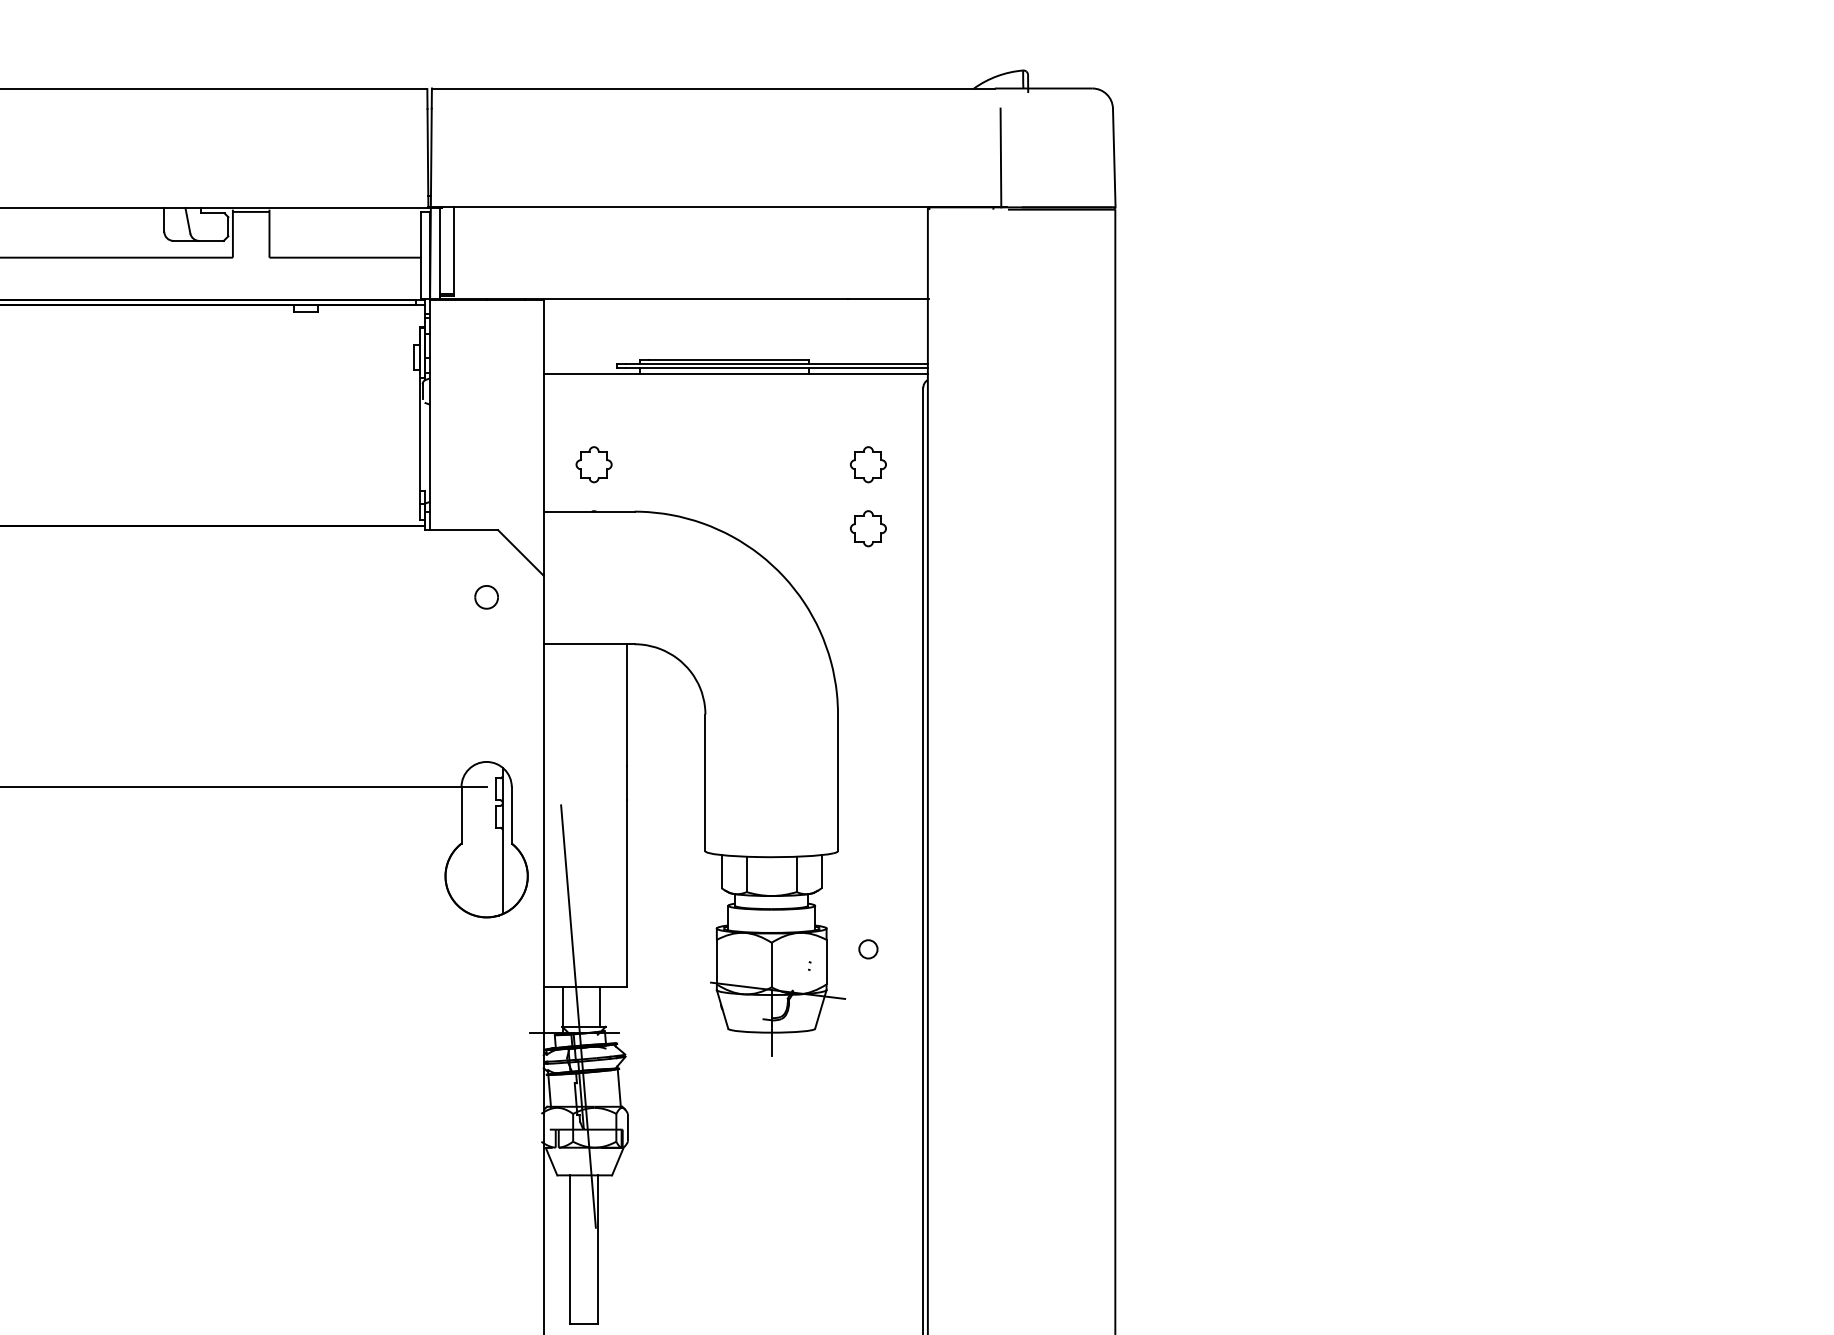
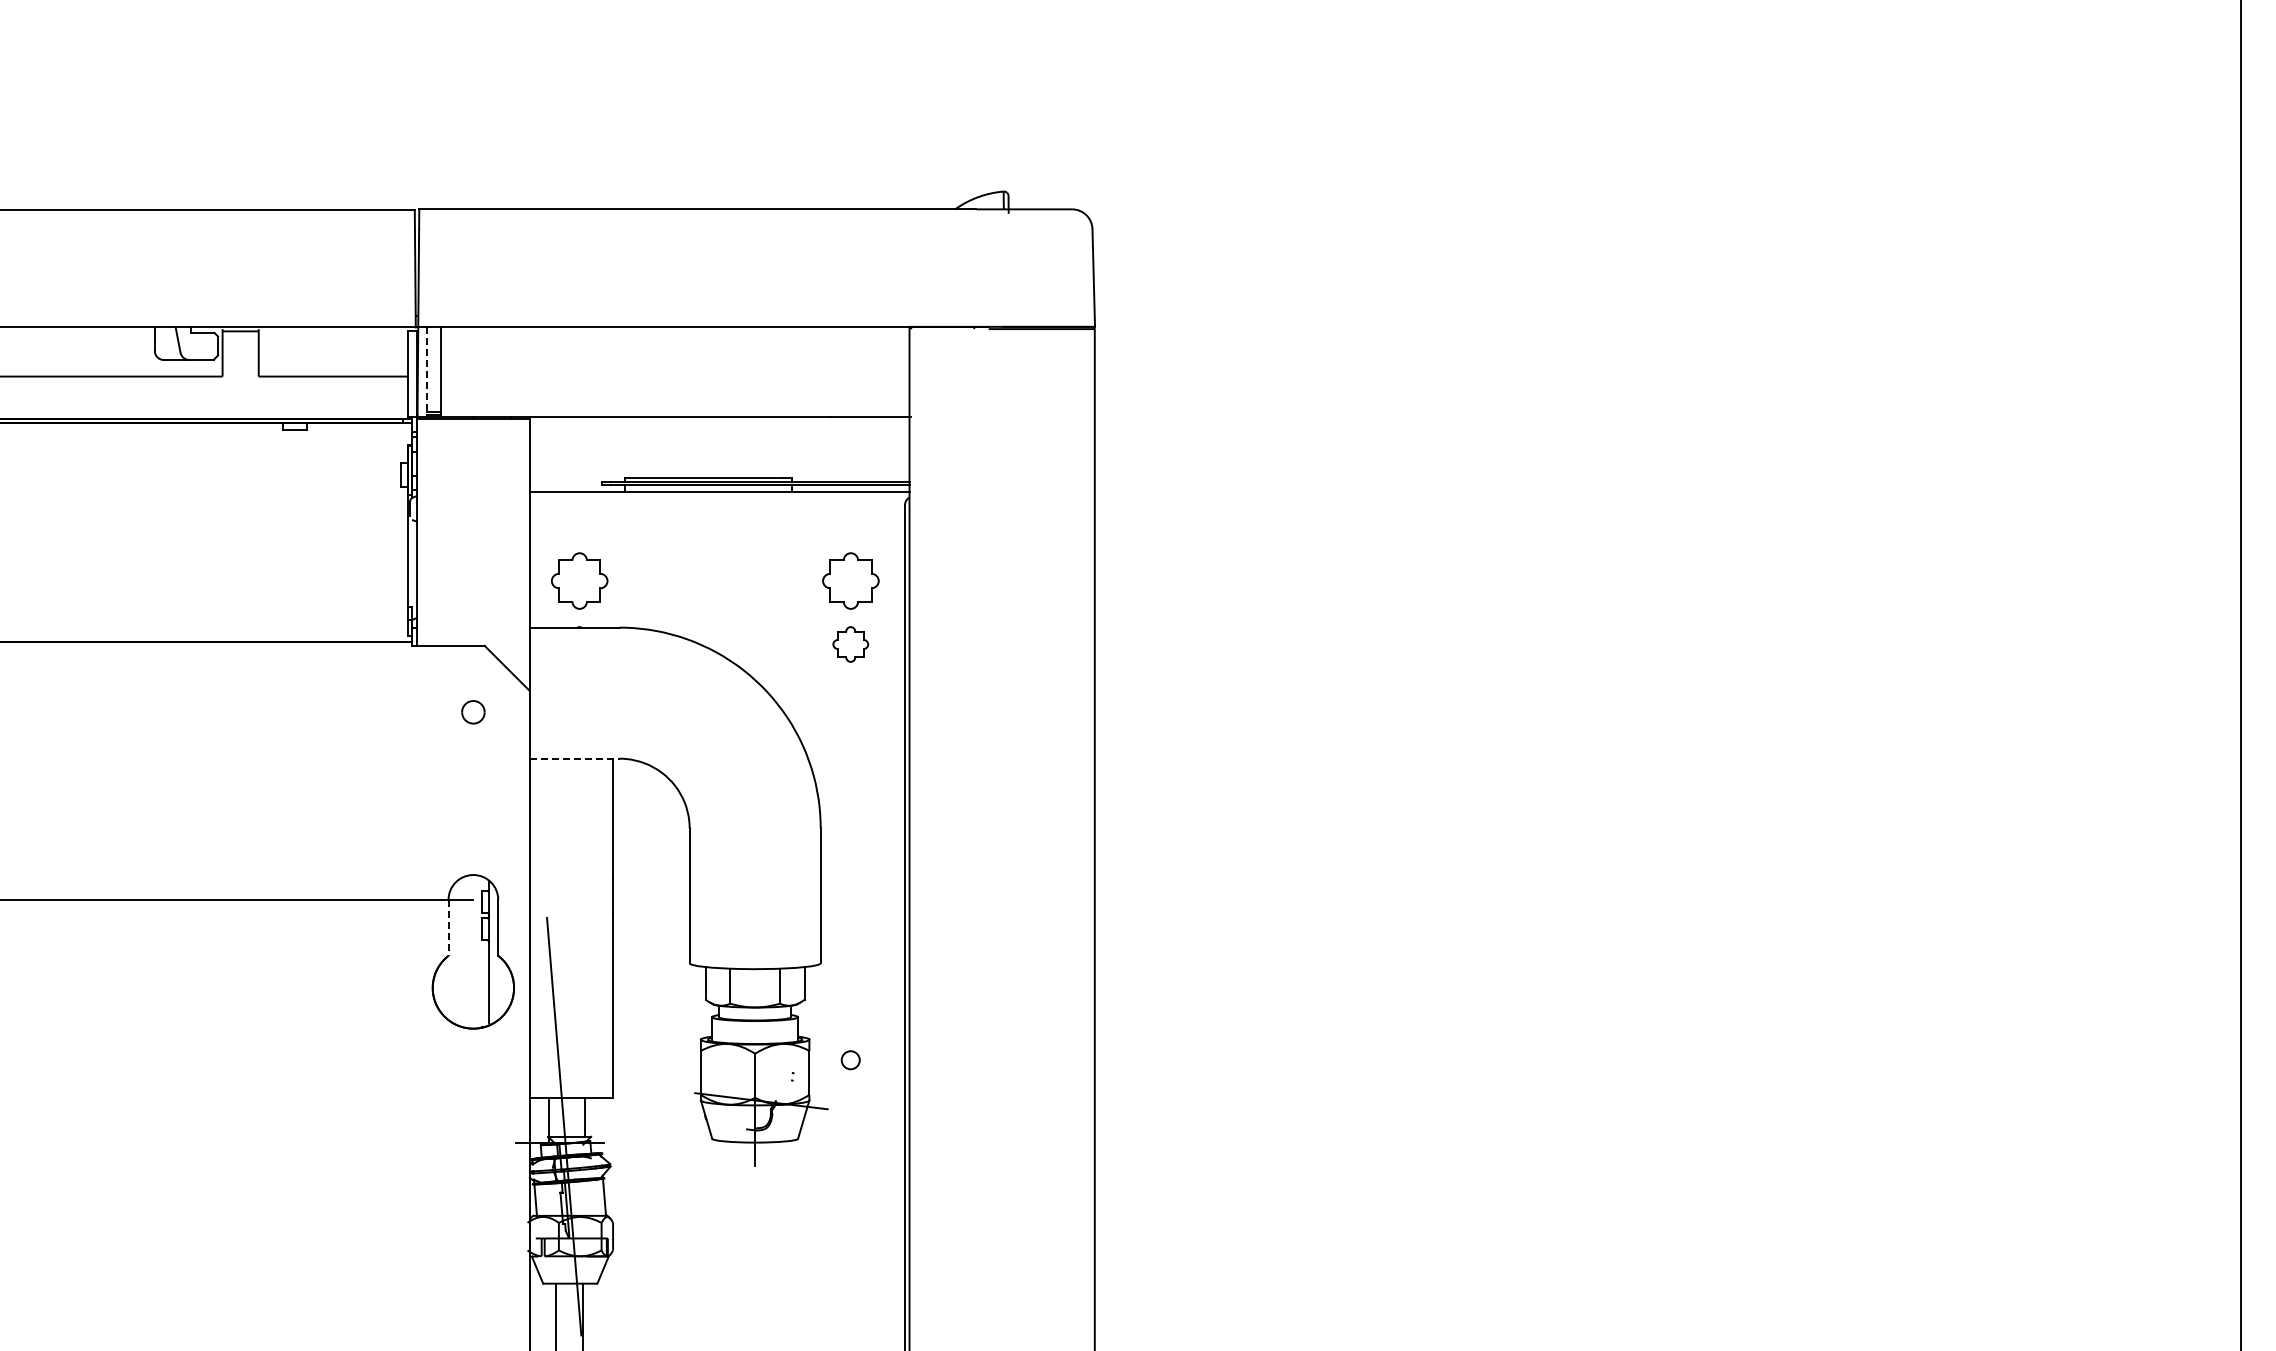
line: (1000, 157) -> (981, 277), removed
line: (440, 252) -> (427, 371), solid -> dashed
part: (593, 464) -> (579, 581), size x1.6
part: (868, 464) -> (850, 581), size x1.6
line: (588, 644) -> (574, 758), solid -> dashed
line: (461, 815) -> (448, 927), solid -> dashed

